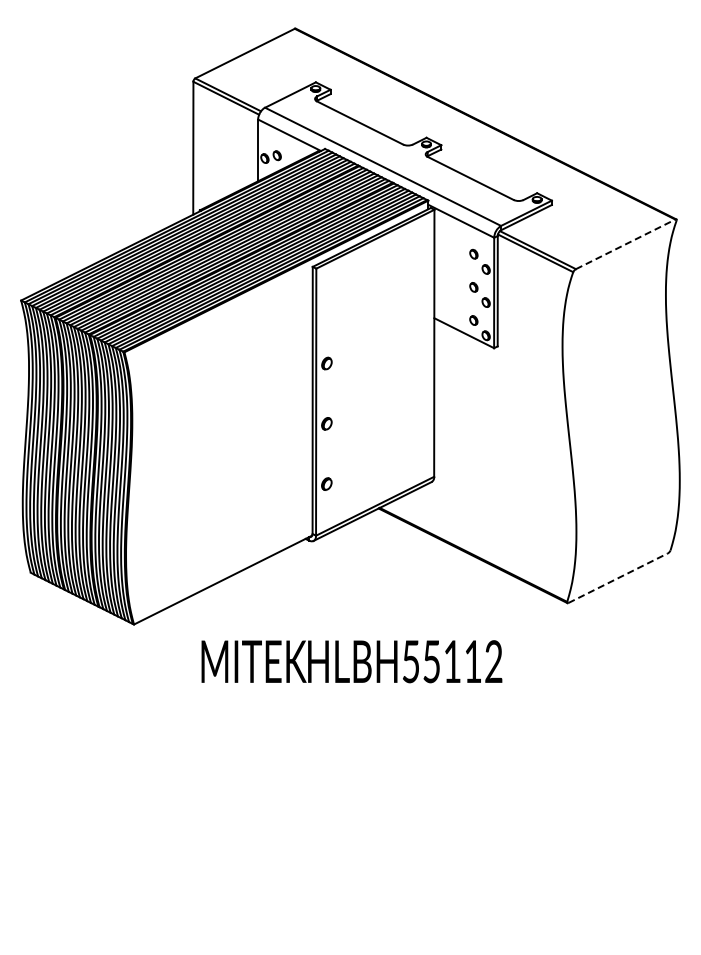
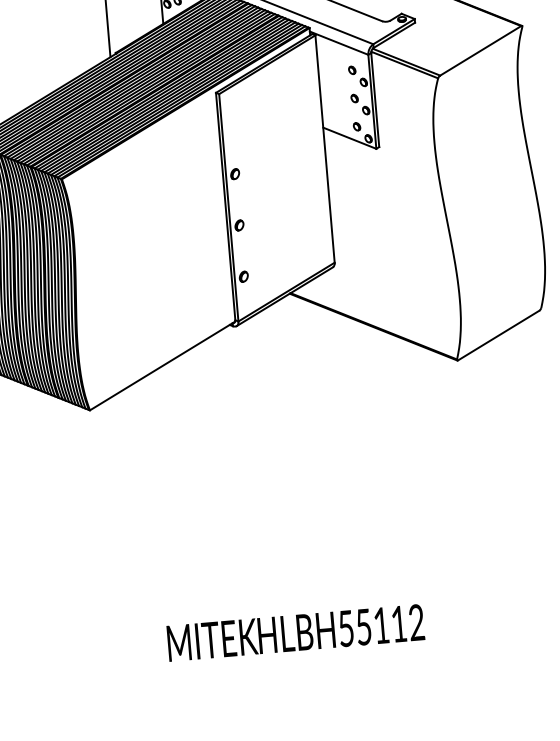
line: (625, 244) -> (480, 50), dashed -> solid
line: (618, 578) -> (499, 335), dashed -> solid
text: (351, 661) -> (295, 632), moved

